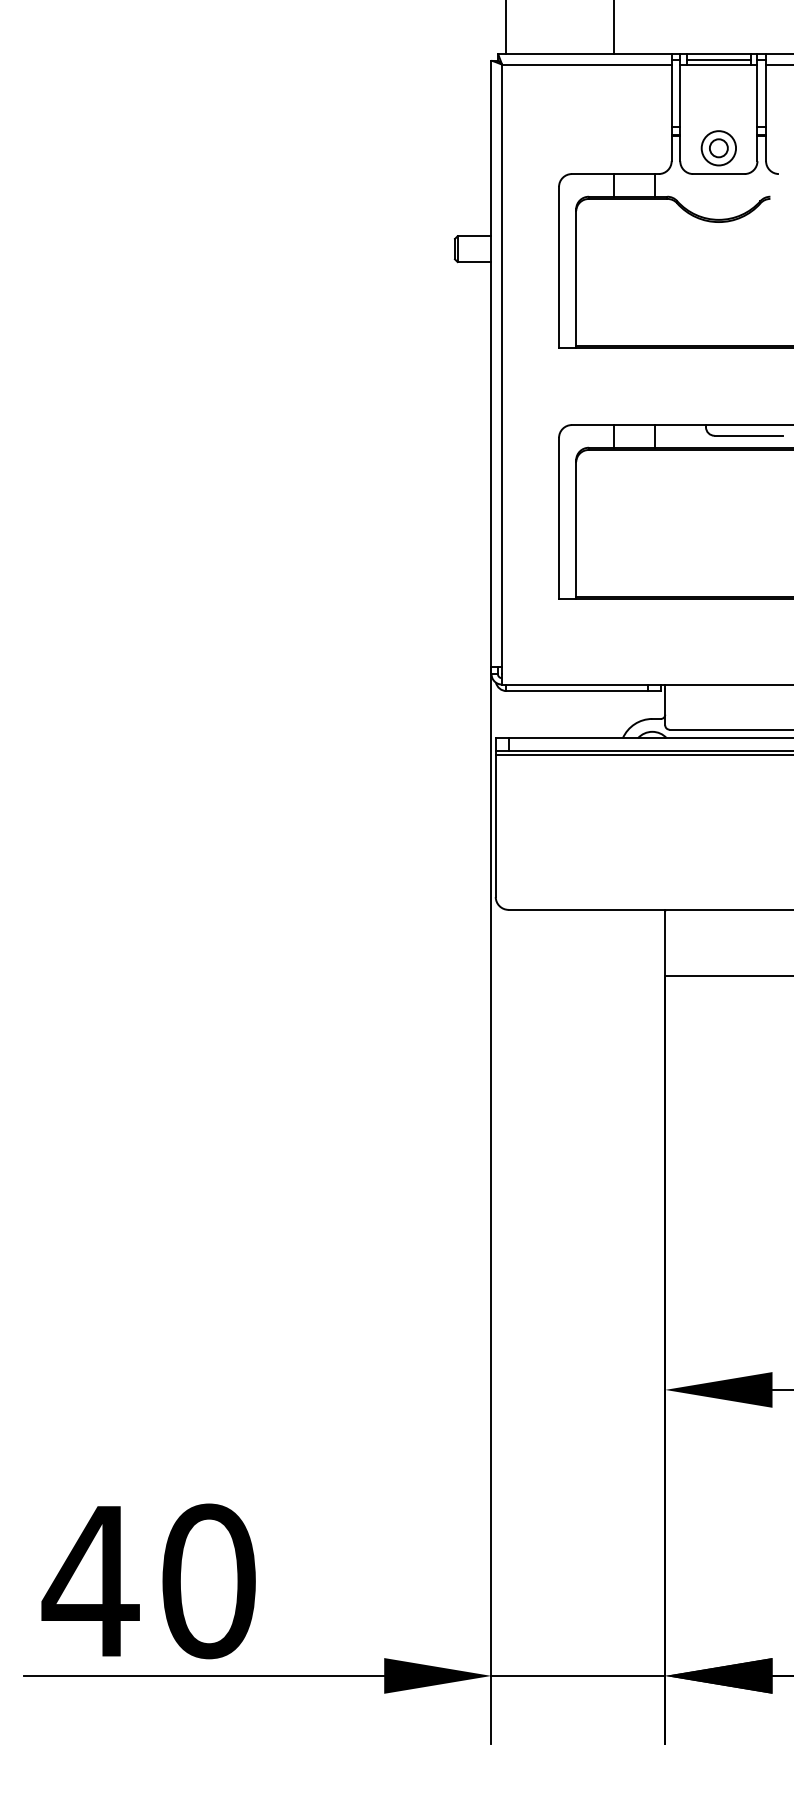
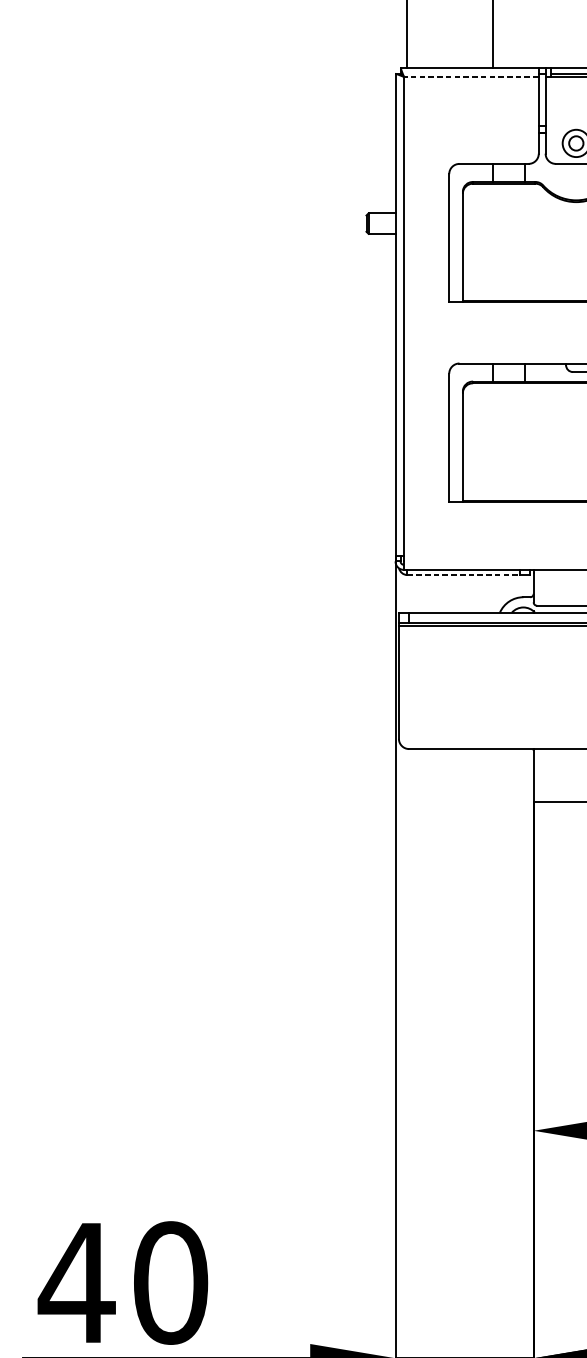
line: (586, 64) -> (471, 76), solid -> dashed
line: (577, 691) -> (463, 575), solid -> dashed

